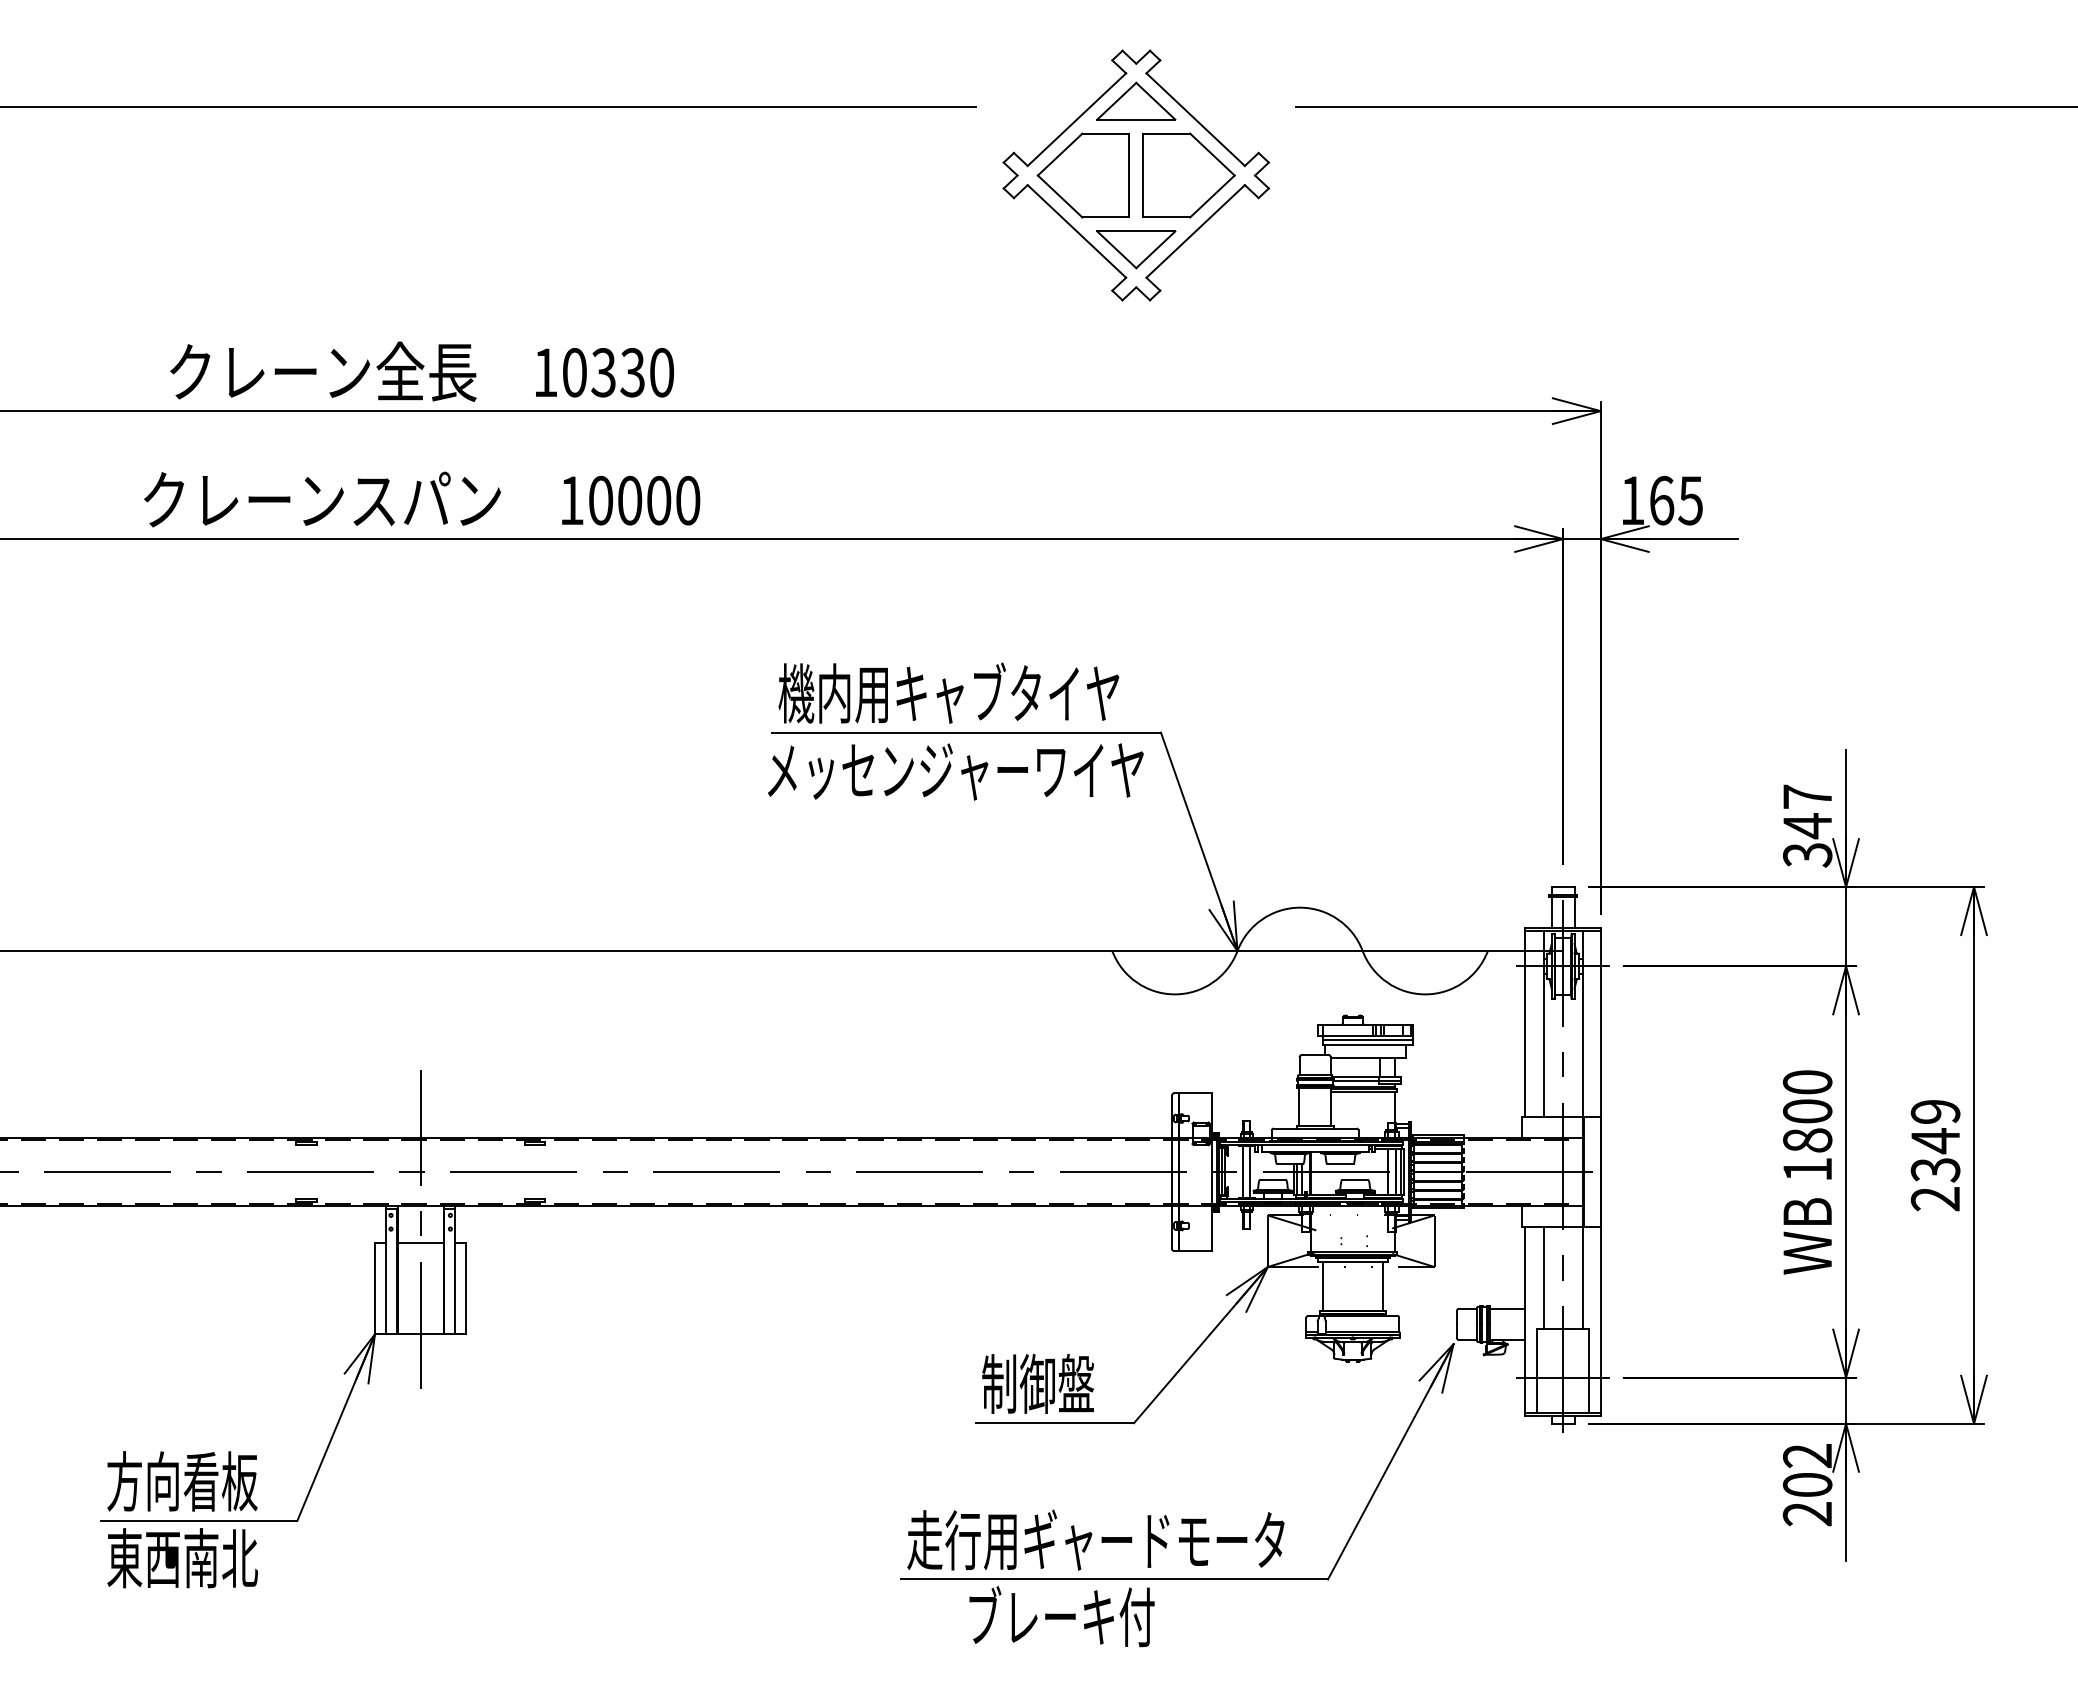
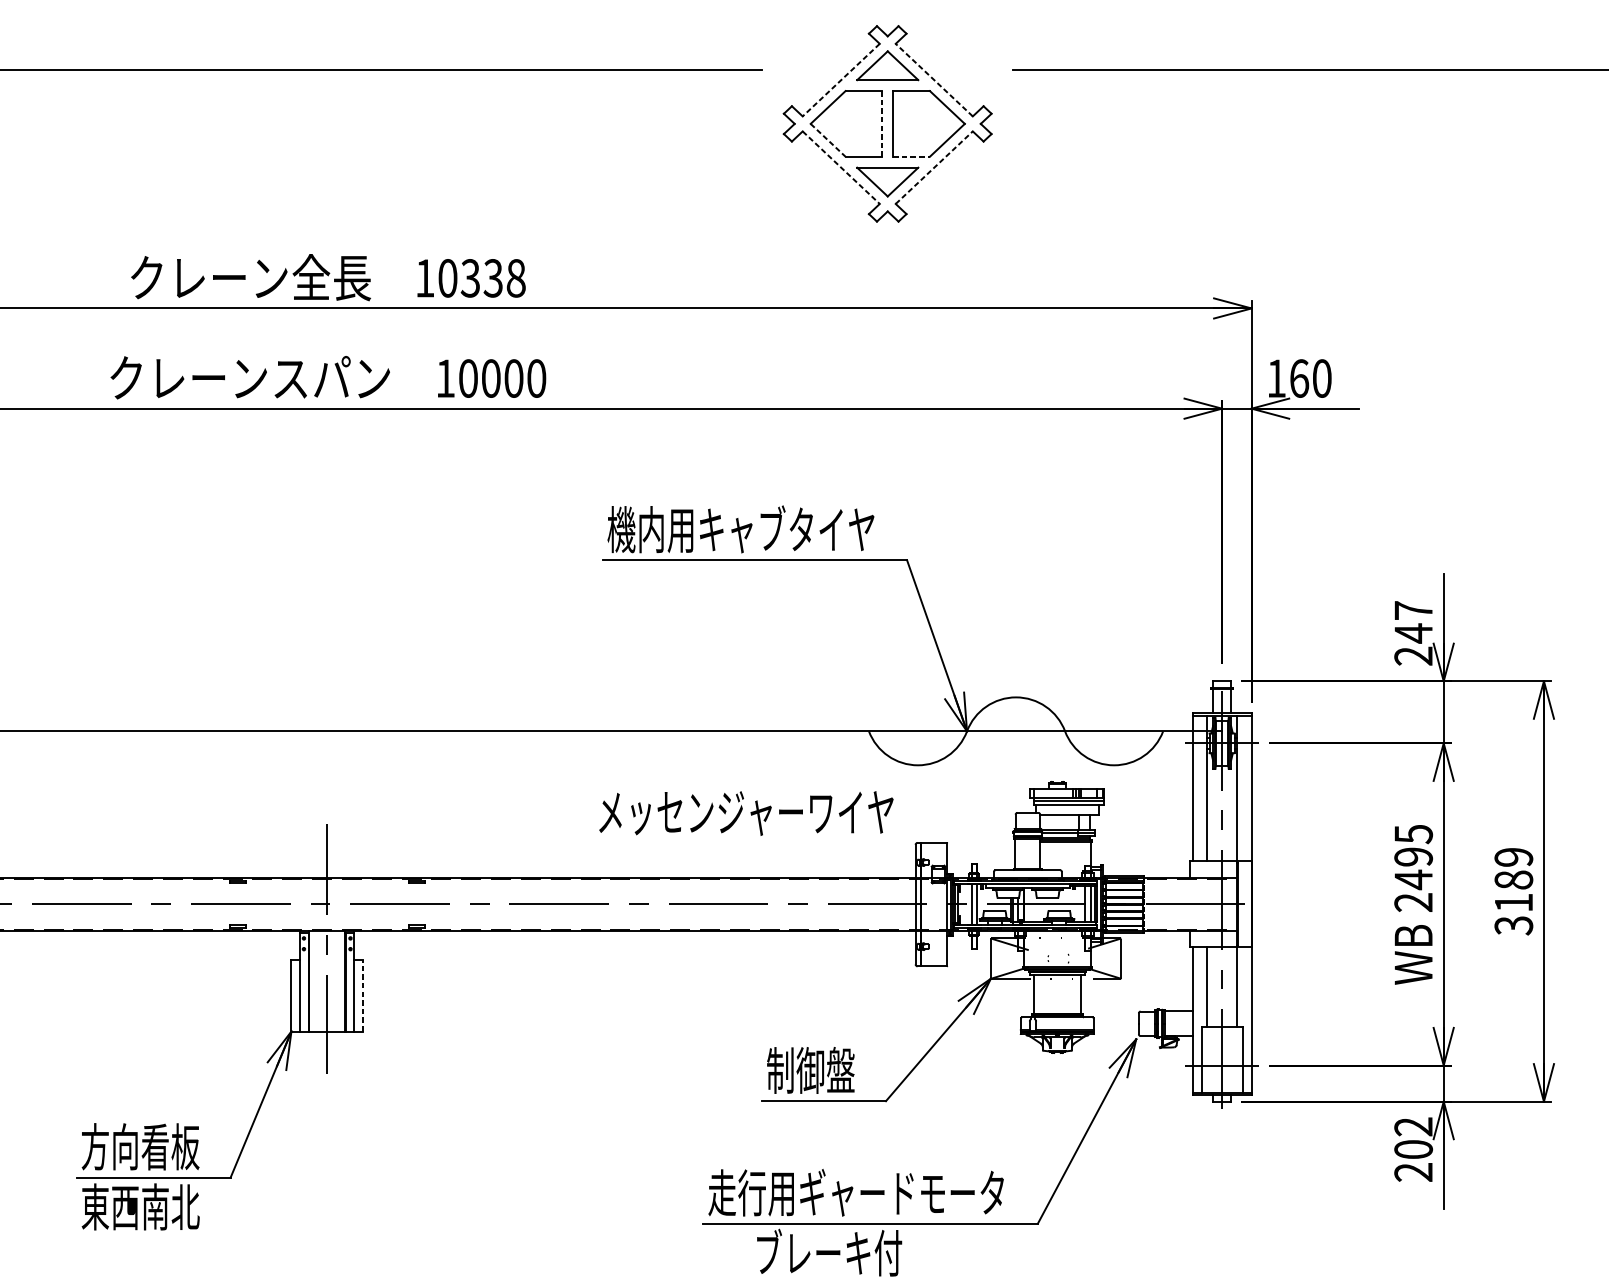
line: (1076, 119) -> (840, 80), solid -> dashed
line: (1195, 119) -> (934, 80), solid -> dashed
line: (1129, 175) -> (882, 123), solid -> dashed
line: (1060, 196) -> (828, 140), solid -> dashed
line: (1167, 217) -> (912, 156), solid -> dashed
line: (1076, 231) -> (840, 167), solid -> dashed
line: (1195, 231) -> (934, 167), solid -> dashed
text: (662, 372) -> (516, 278), 10330 -> 10338
text: (1690, 500) -> (1321, 378), 165 -> 160
text: (955, 771) -> (746, 813), moved
text: (1807, 855) -> (1413, 656), 347 -> 247
text: (1807, 1125) -> (1413, 868), 1800 -> 2495
text: (1935, 1169) -> (1513, 902), 2349 -> 3189
line: (420, 1242) -> (327, 959), removed
line: (466, 1288) -> (363, 995), solid -> dashed

